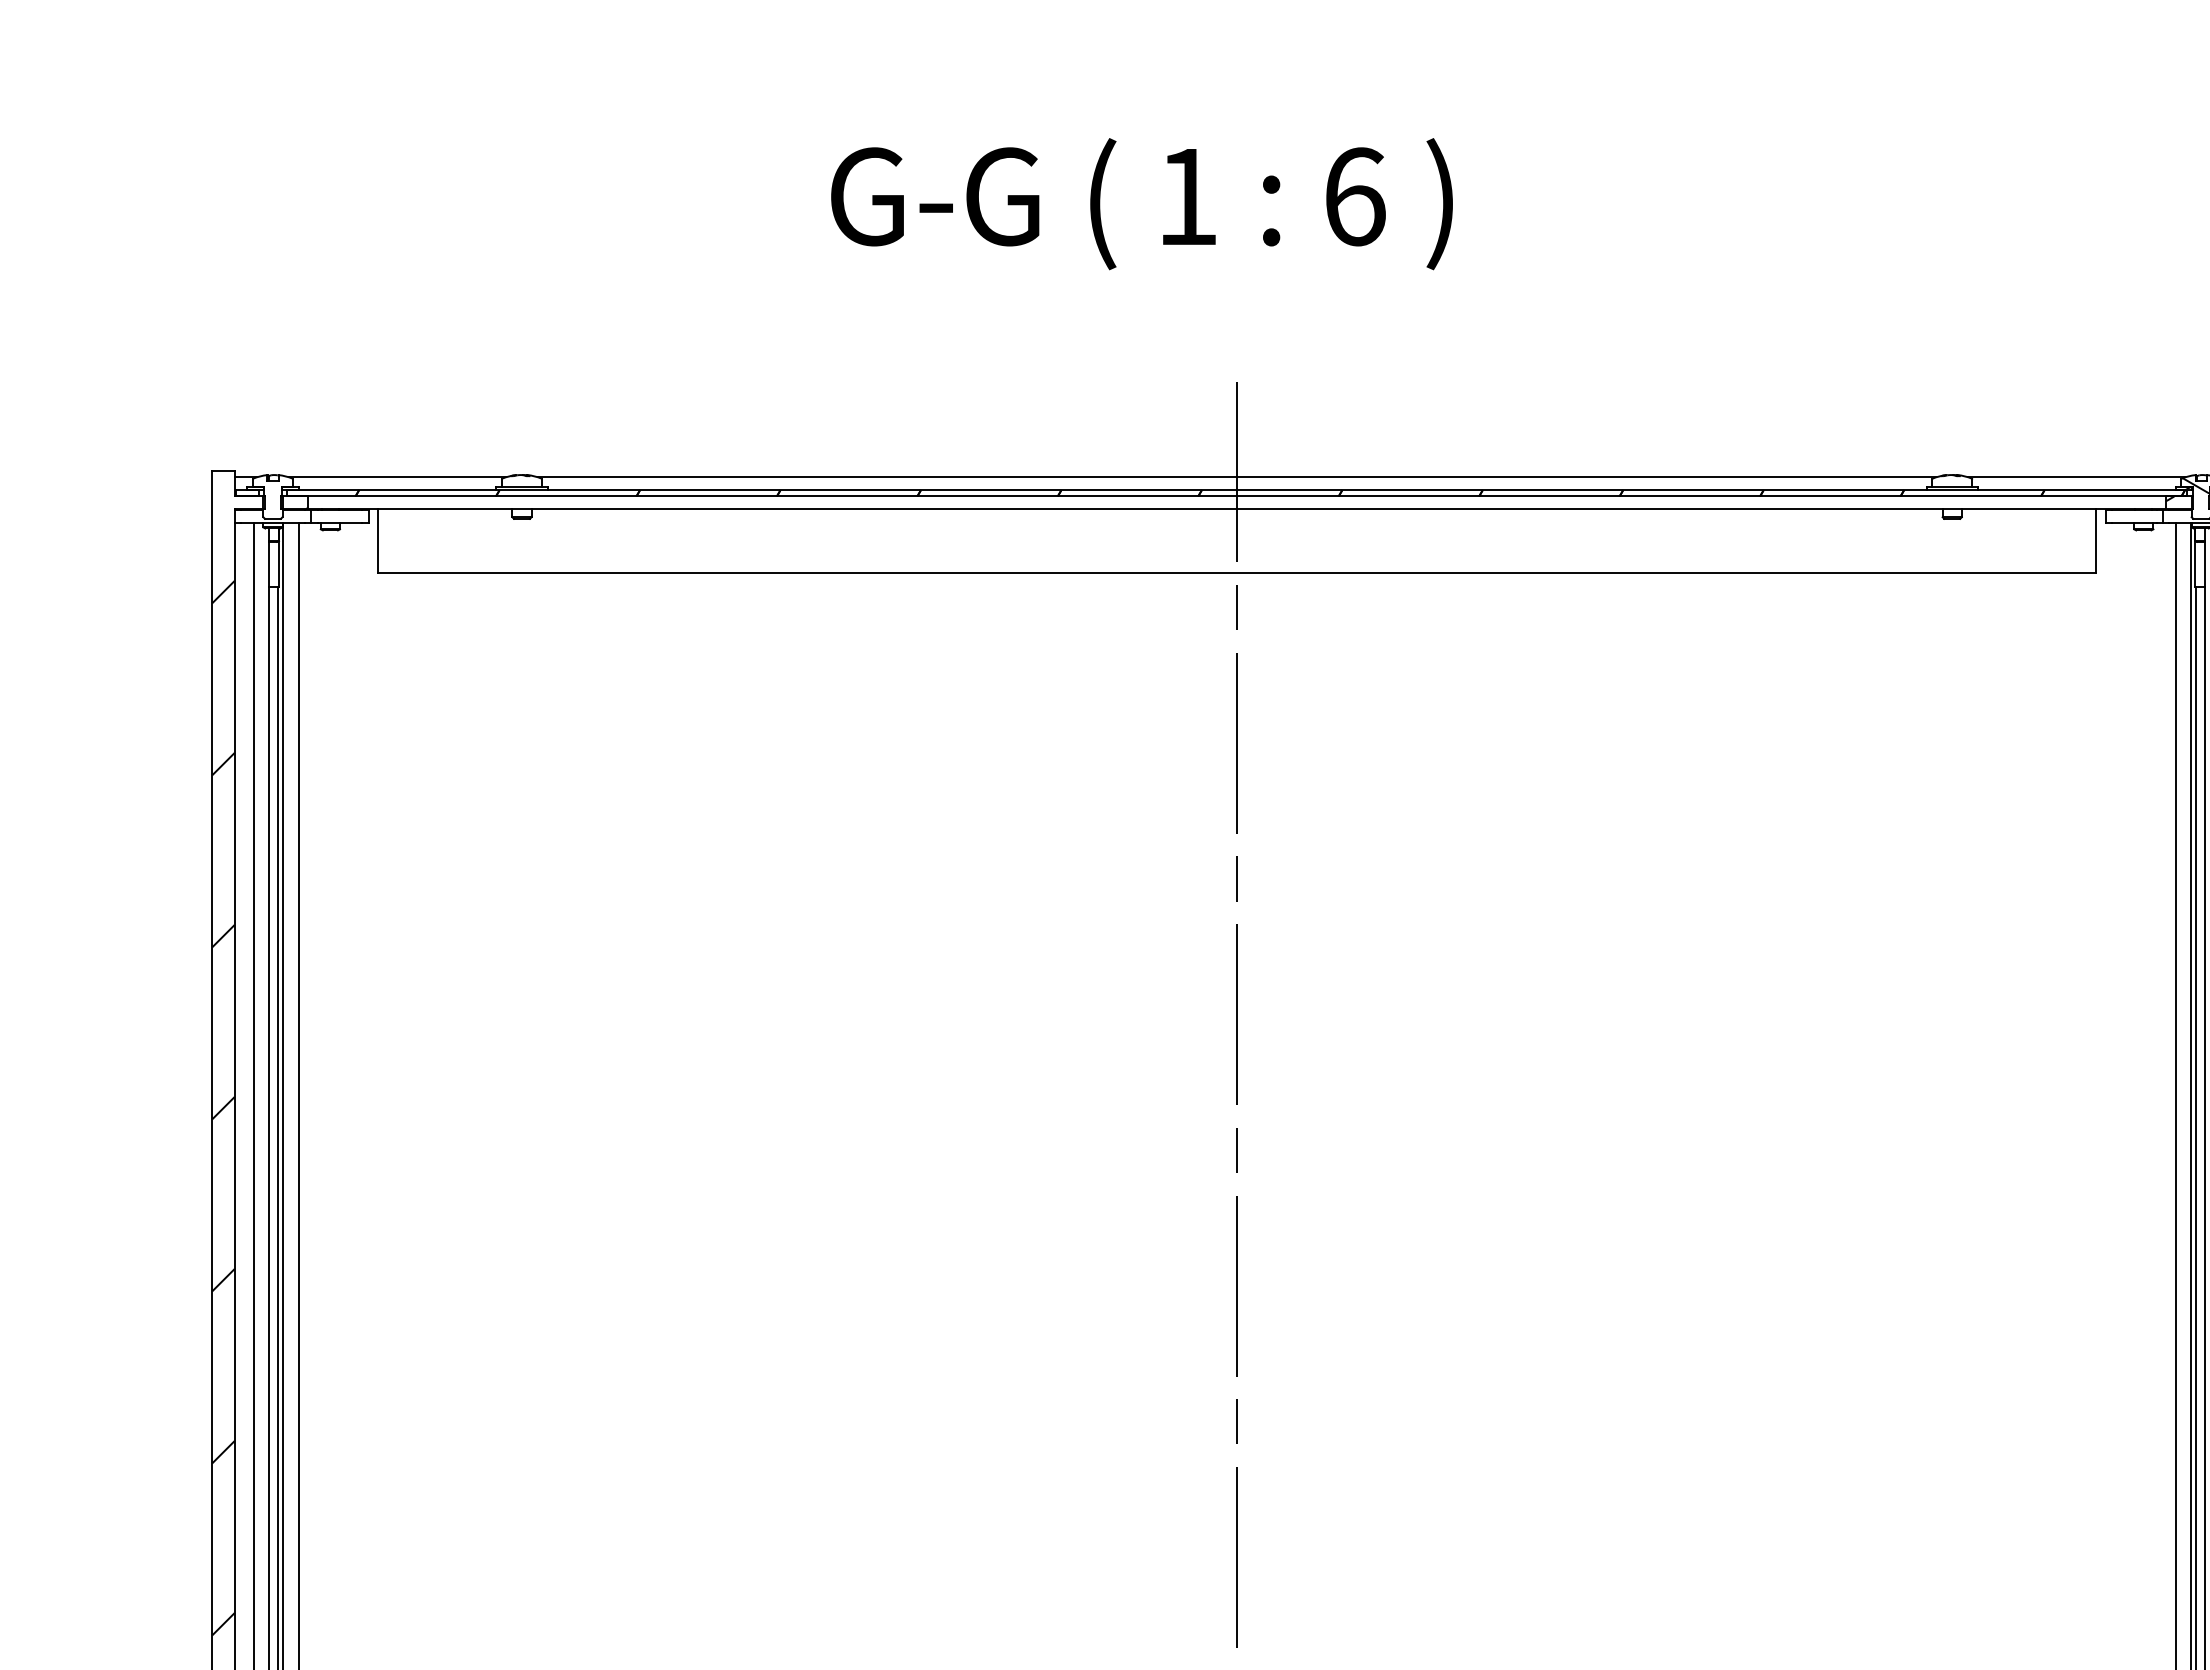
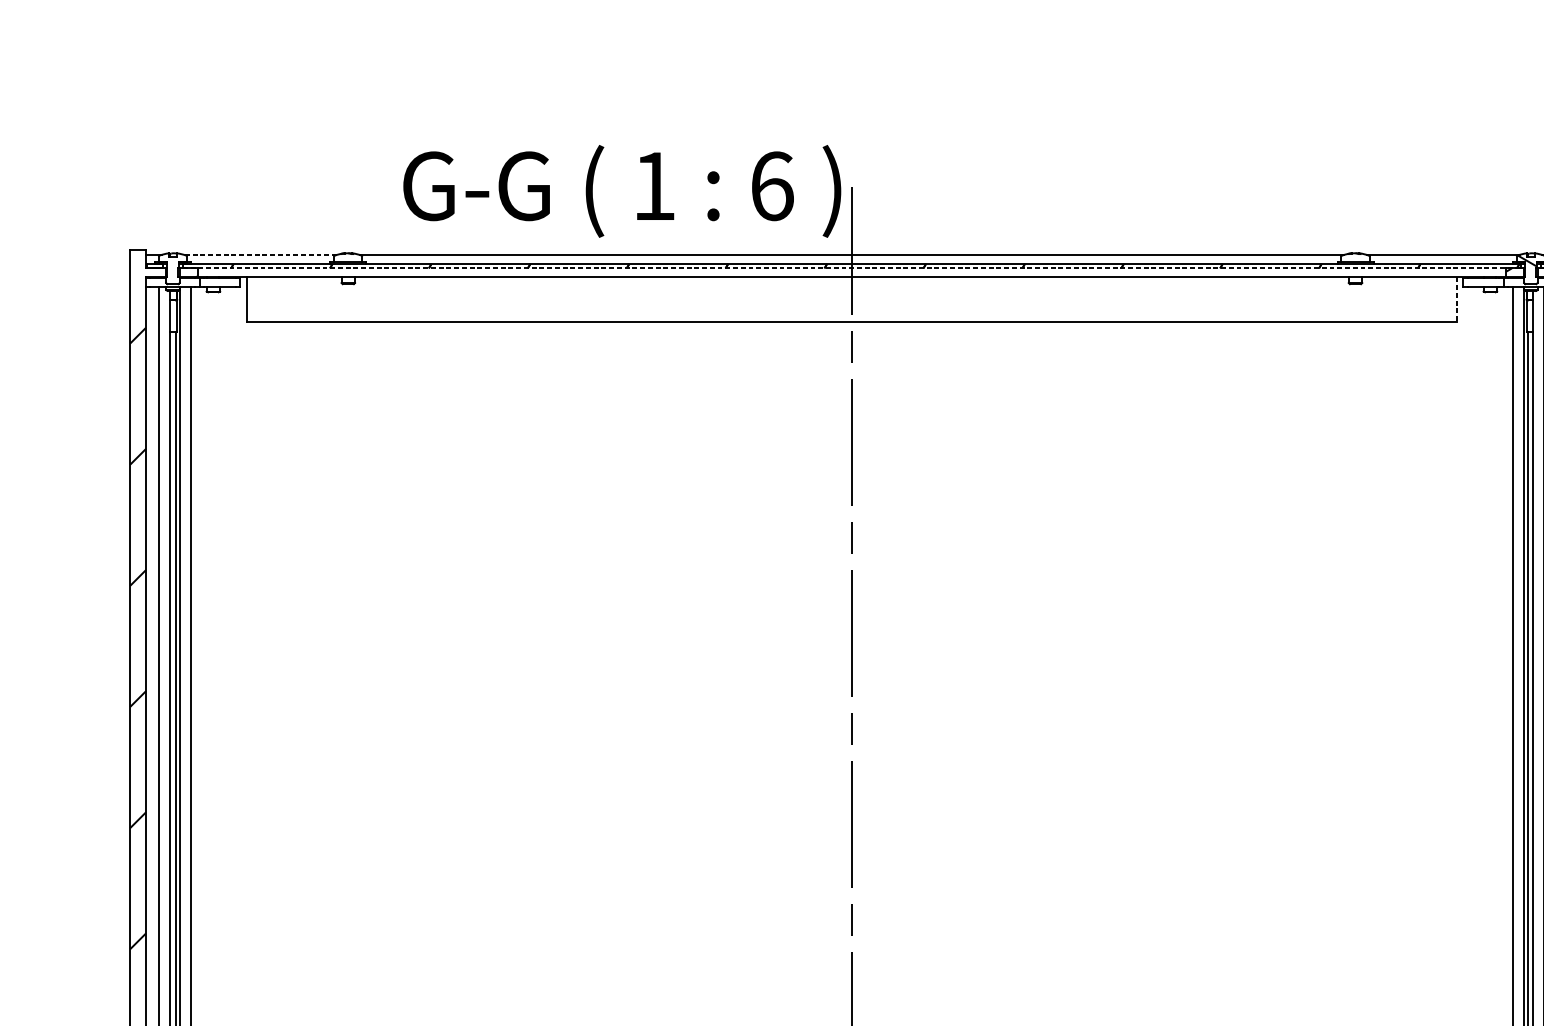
text: (1141, 204) -> (621, 191), moved
line: (396, 477) -> (259, 255), solid -> dashed
line: (1237, 496) -> (852, 268), solid -> dashed
line: (2095, 541) -> (1456, 300), solid -> dashed

